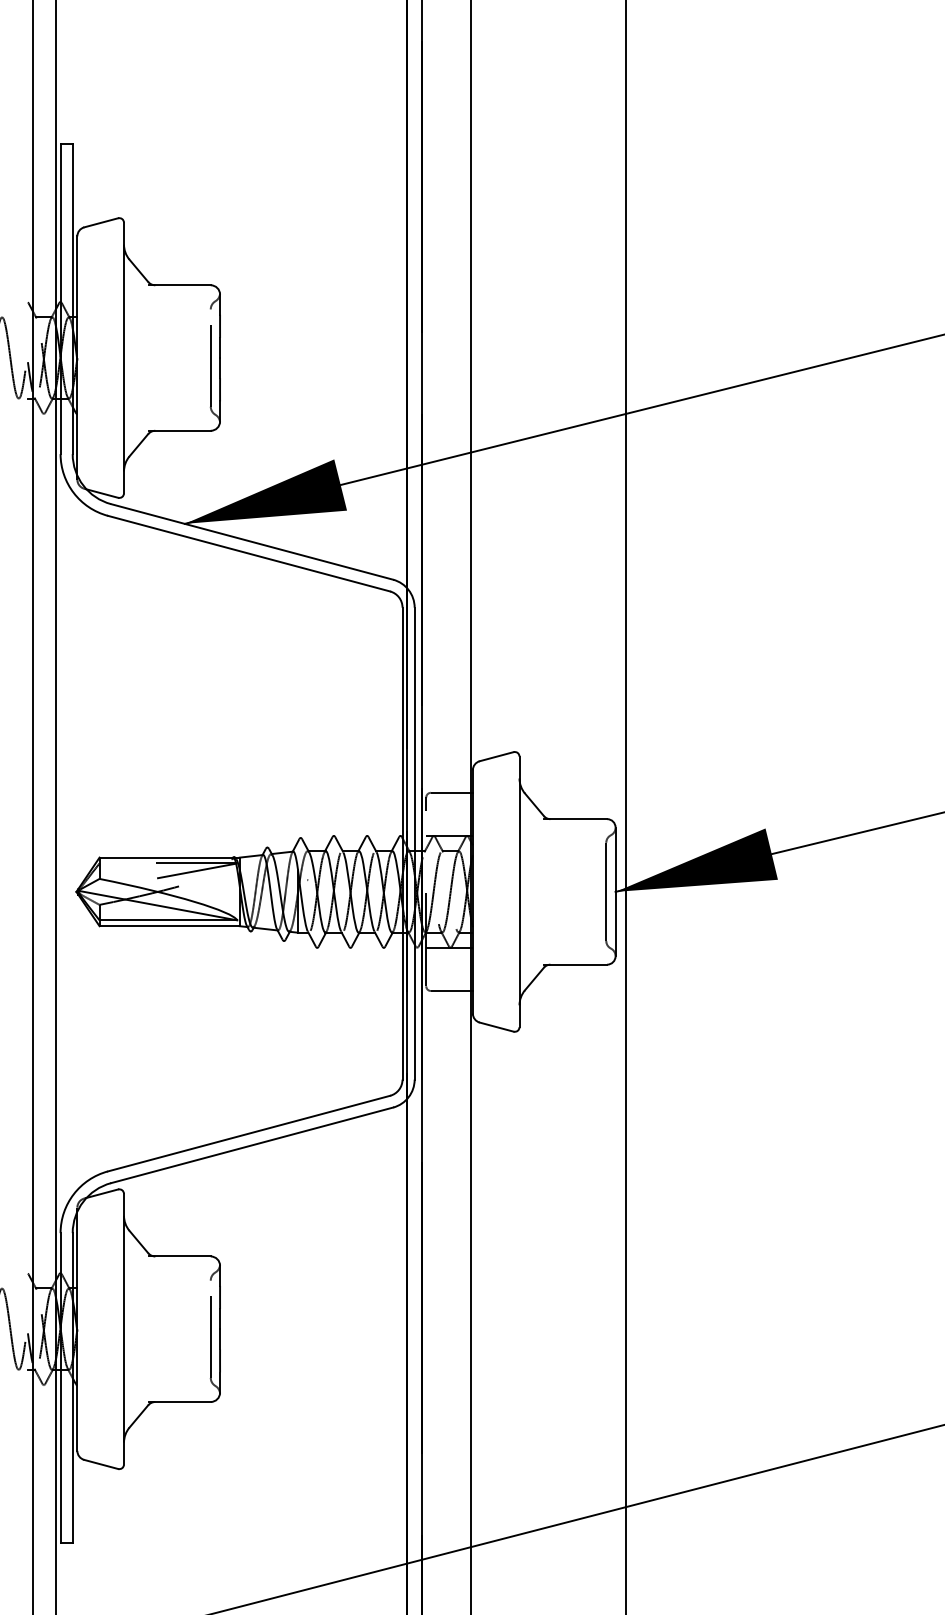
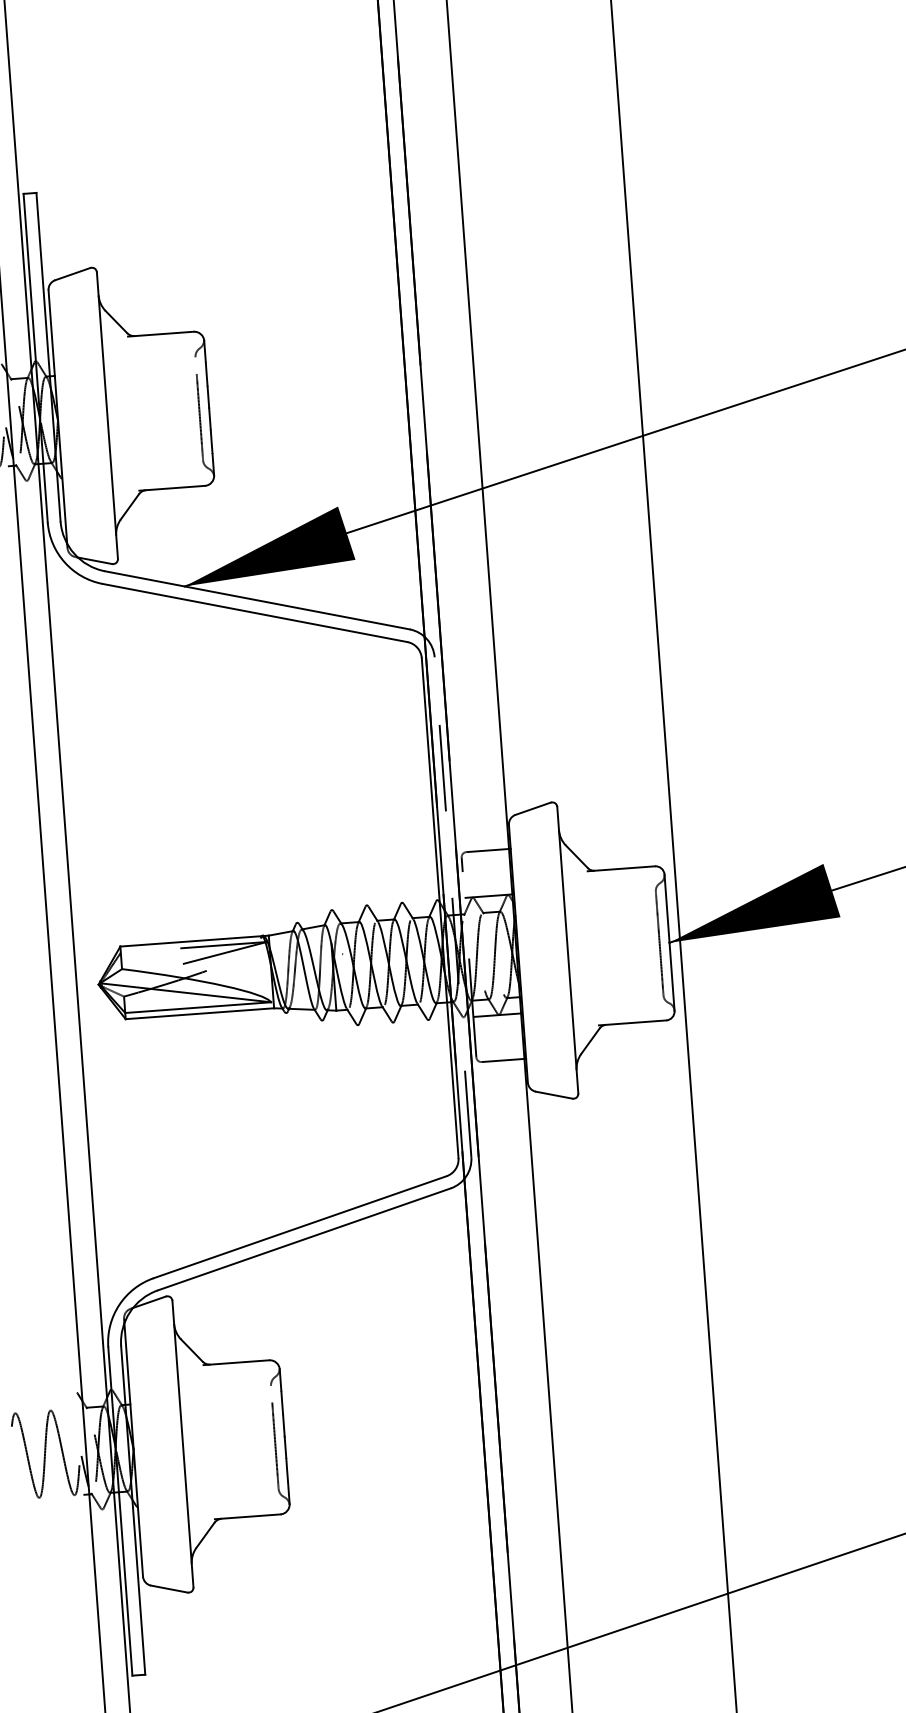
line: (414, 843) -> (452, 907), solid -> dashed

